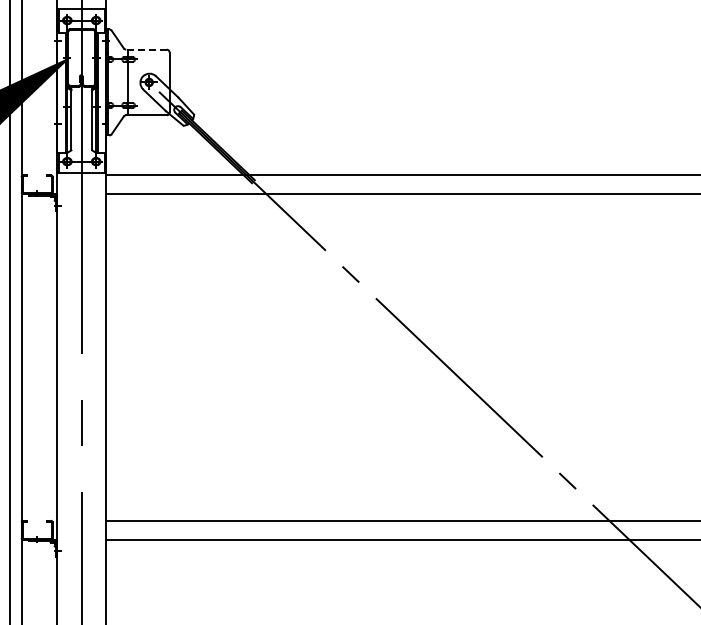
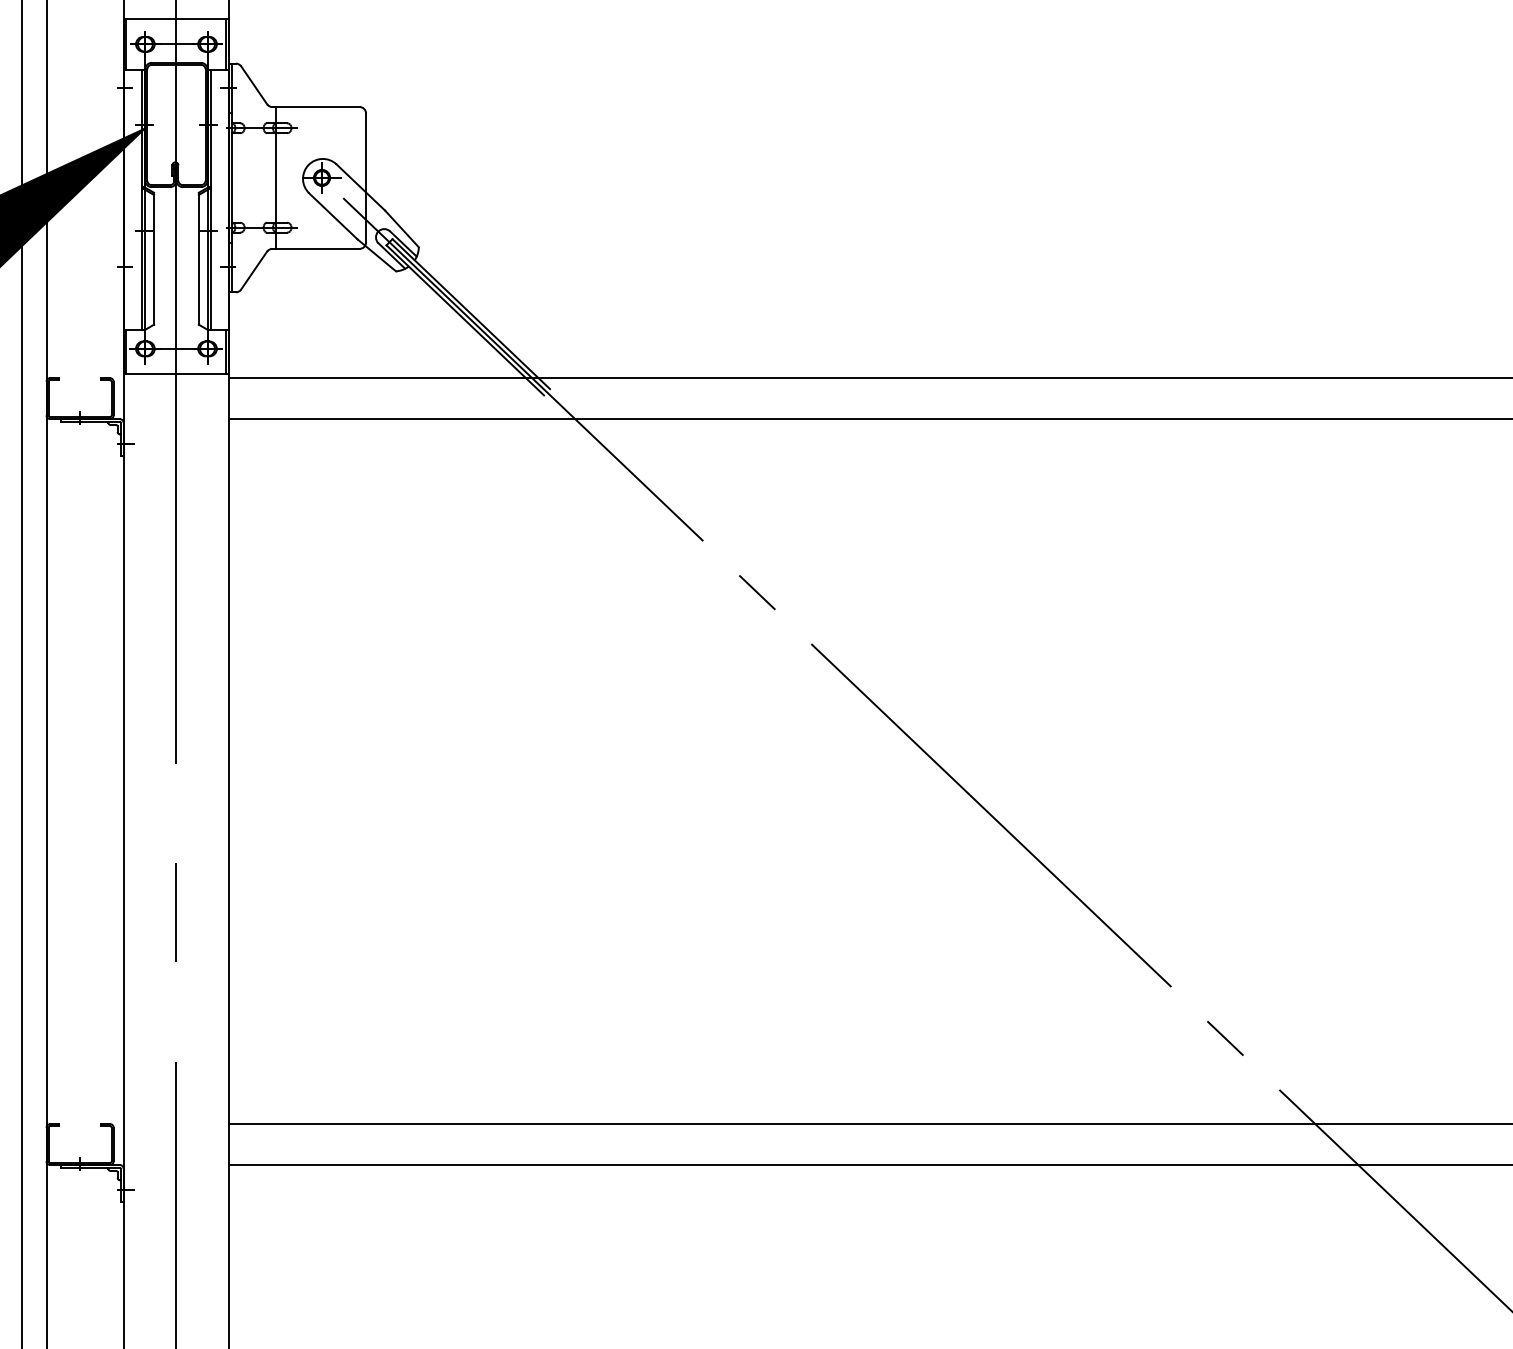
line: (145, 49) -> (313, 106), dashed -> solid

